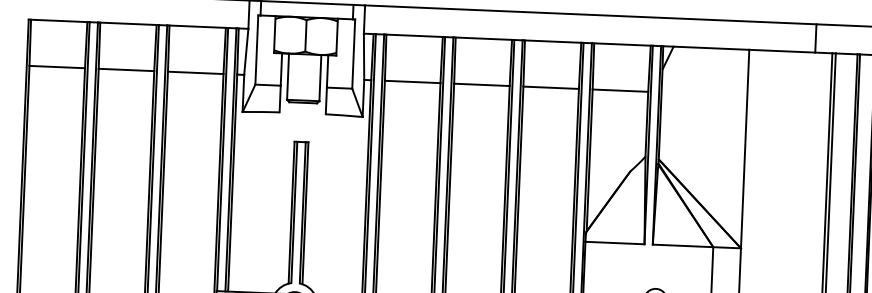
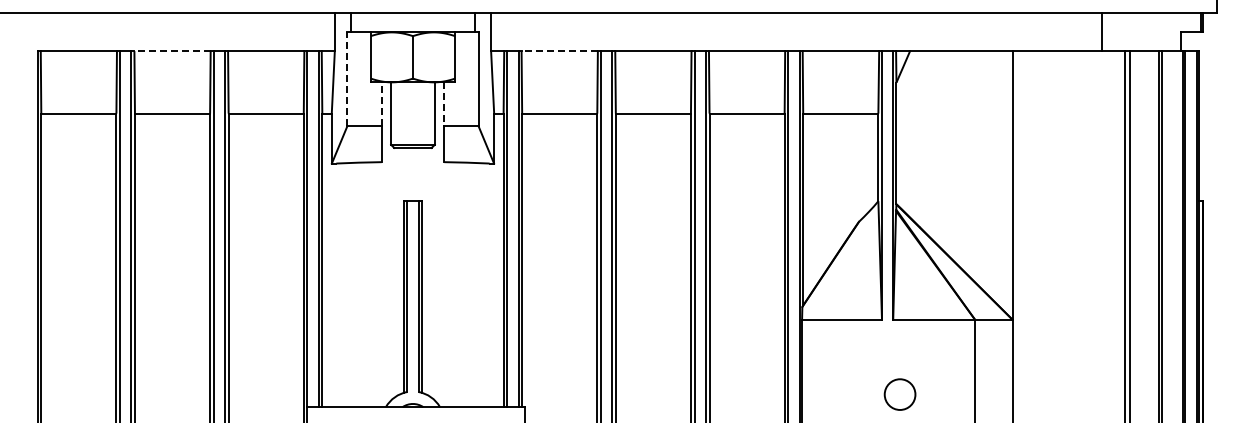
line: (128, 24) -> (172, 51), solid -> dashed
line: (414, 36) -> (559, 51), solid -> dashed
line: (256, 50) -> (347, 79), solid -> dashed
line: (281, 69) -> (381, 104), solid -> dashed
line: (327, 71) -> (444, 104), solid -> dashed

